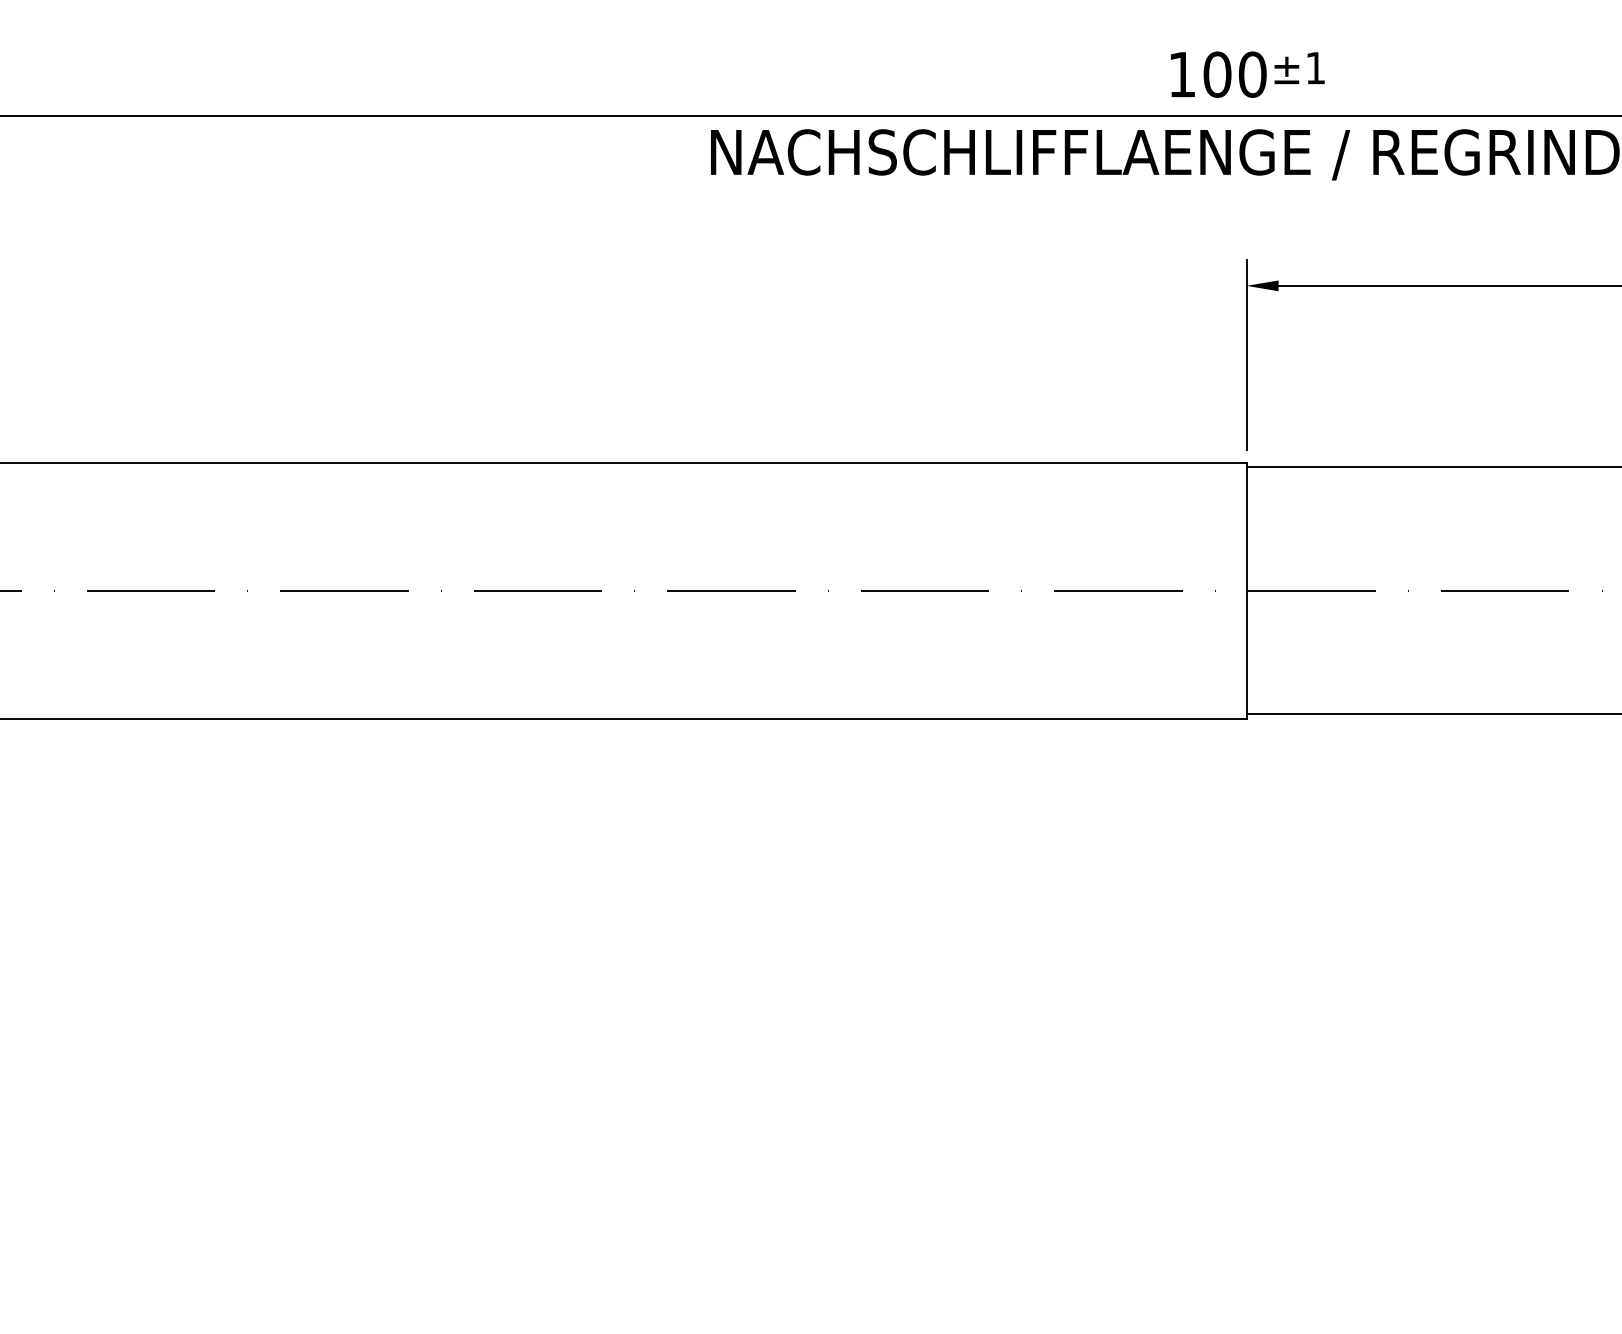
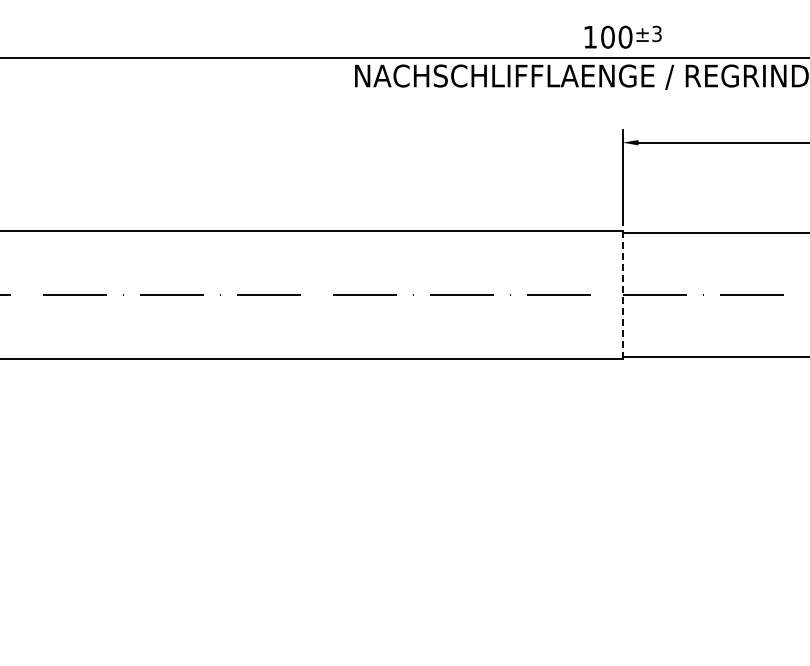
text: (1314, 67) -> (656, 33), ±1 -> ±3
line: (1246, 589) -> (622, 294), solid -> dashed

